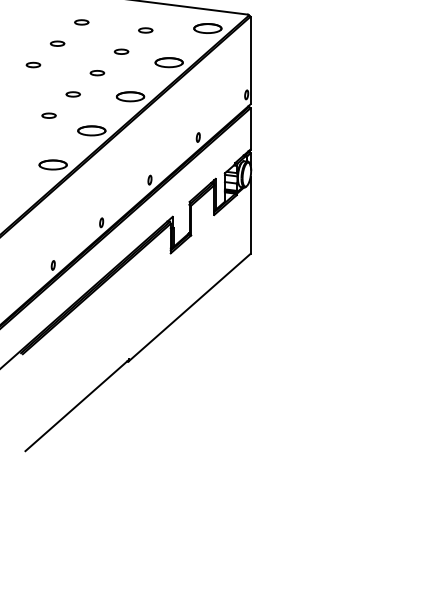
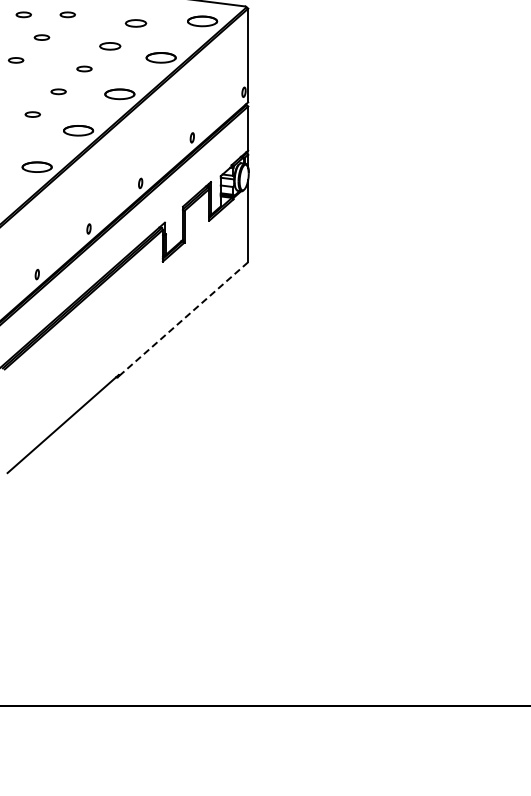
part: (40, 22) -> (23, 14), added
part: (146, 30) -> (136, 23), size x1.4
part: (121, 51) -> (110, 45), size x1.4
line: (190, 307) -> (183, 319), solid -> dashed

